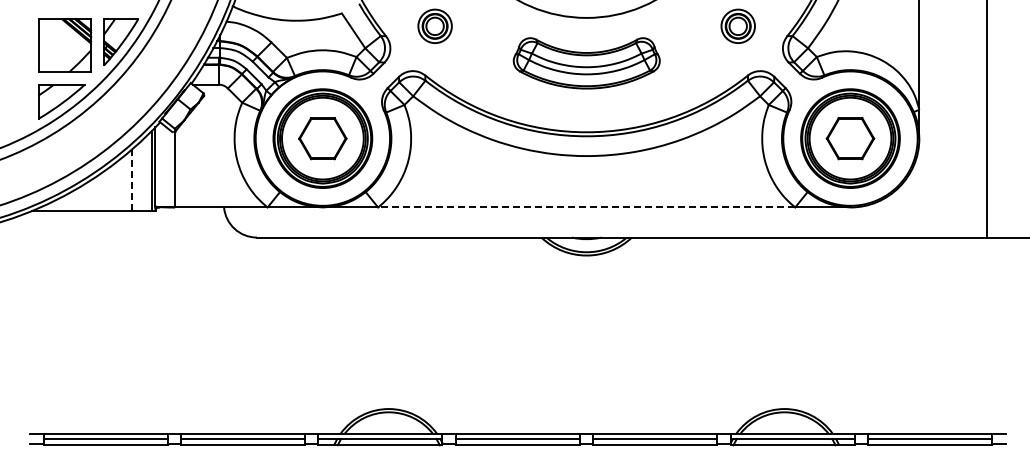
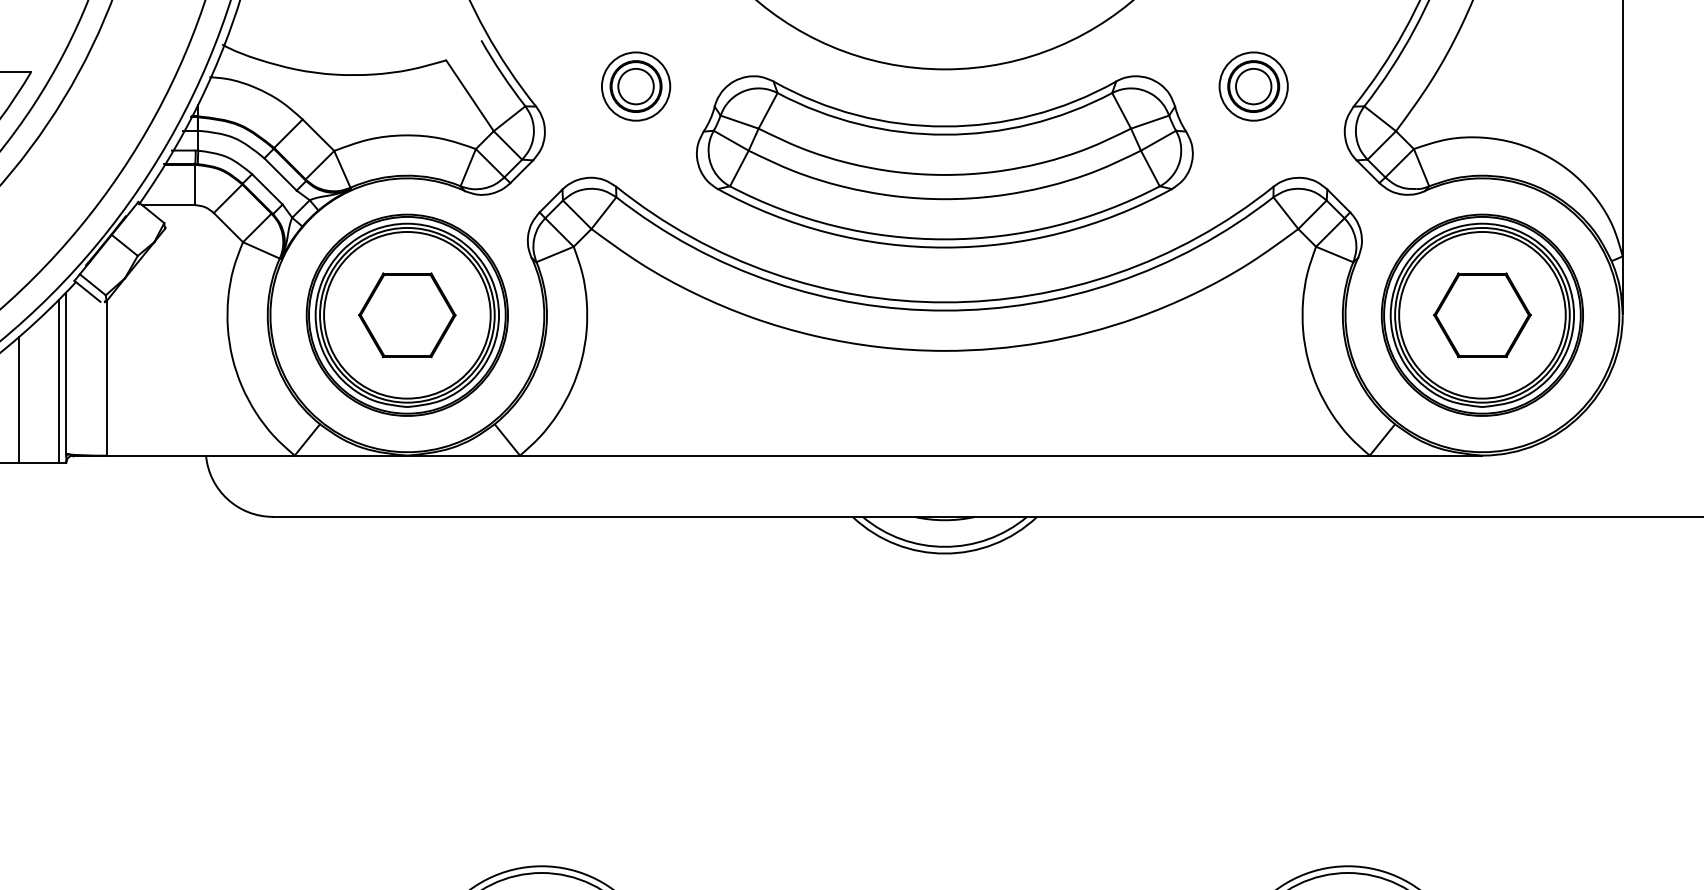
part: (586, 63) -> (944, 162), size x1.67
line: (132, 180) -> (19, 400), dashed -> solid
line: (586, 207) -> (944, 455), dashed -> solid

